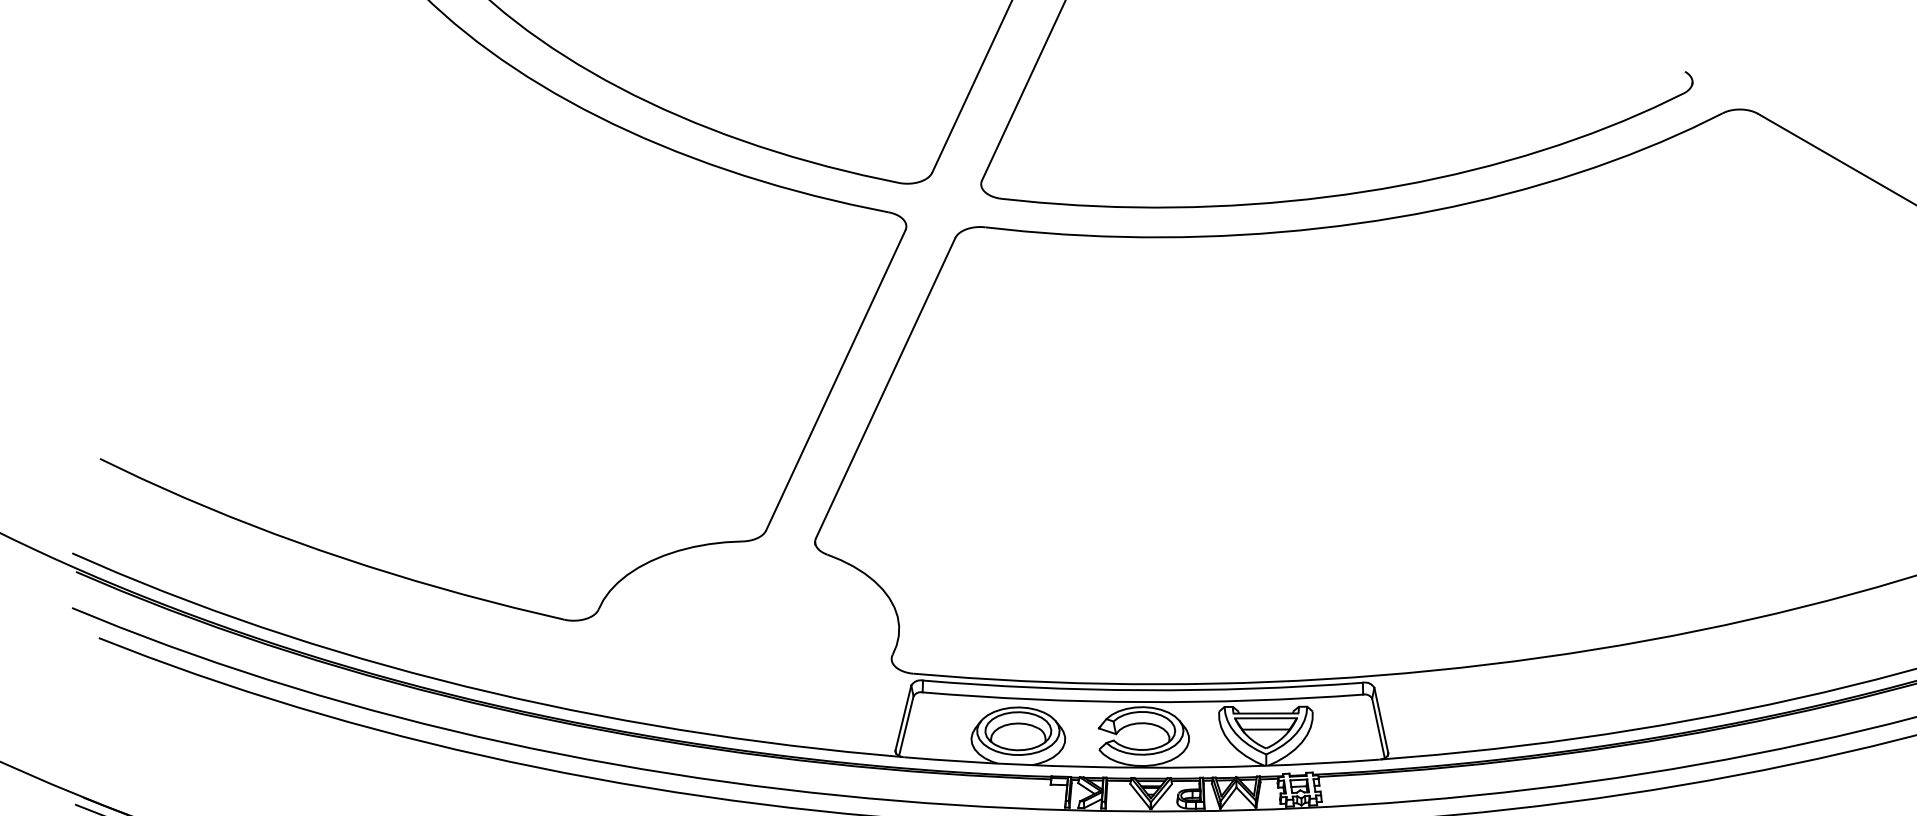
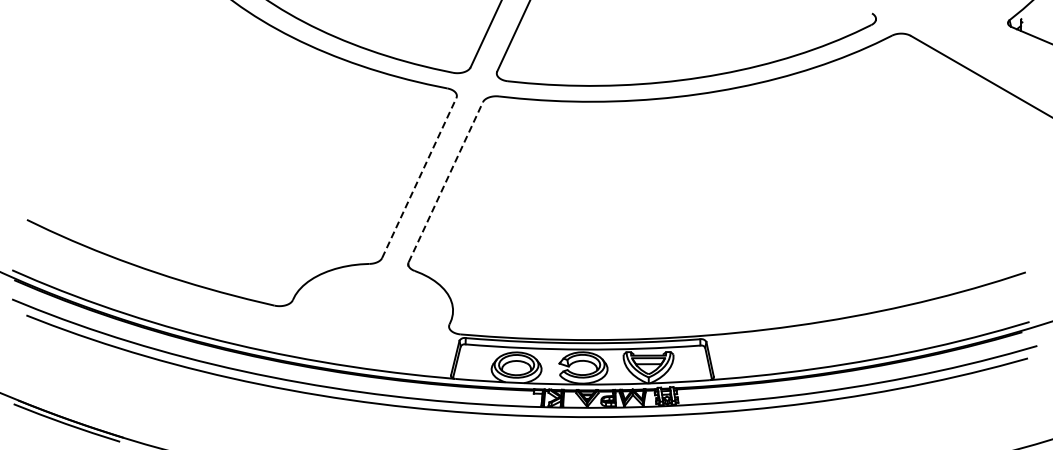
line: (836, 379) -> (419, 177), solid -> dashed
line: (886, 386) -> (446, 181), solid -> dashed

